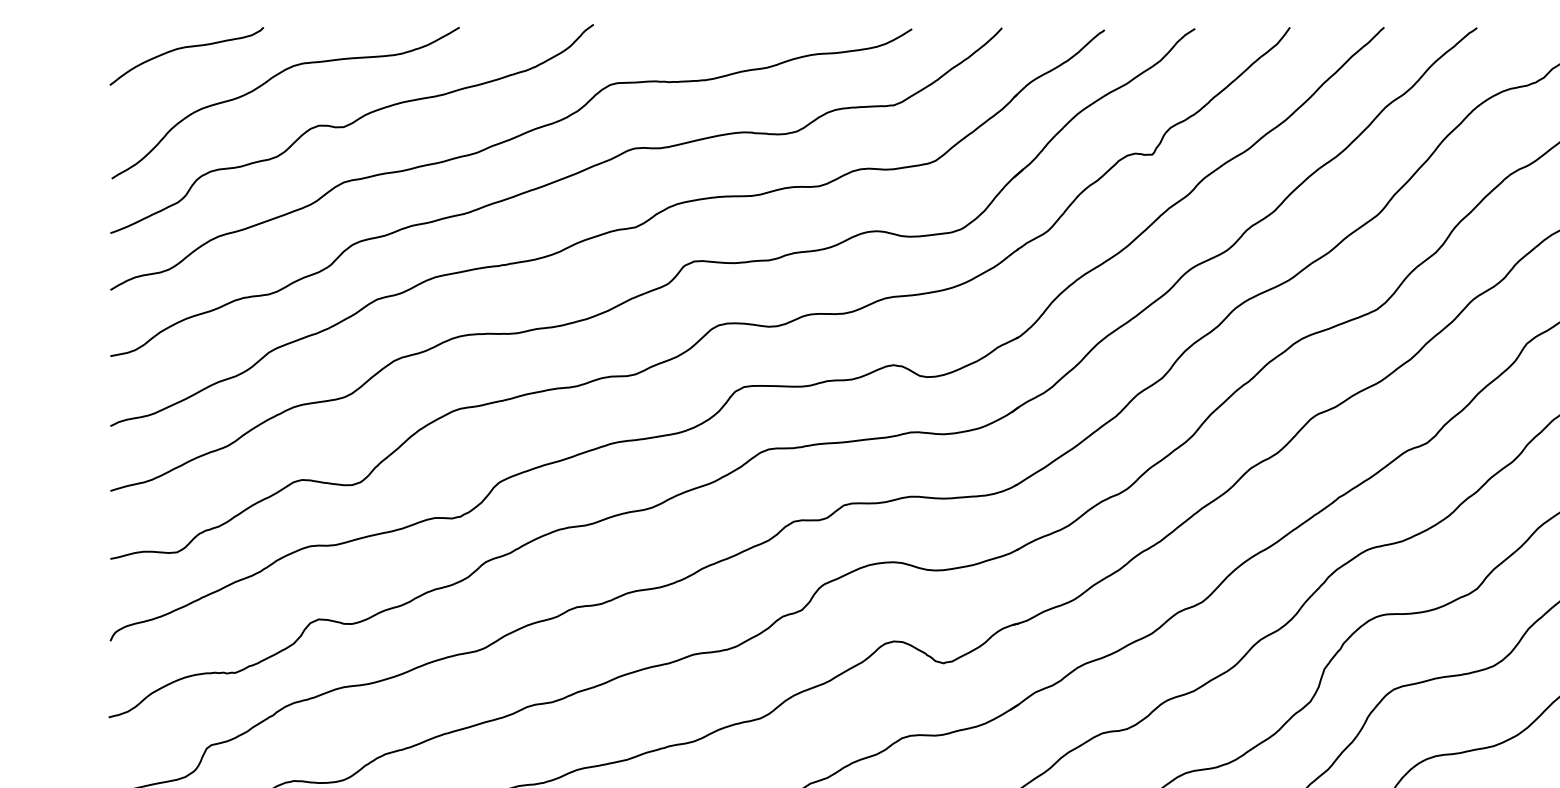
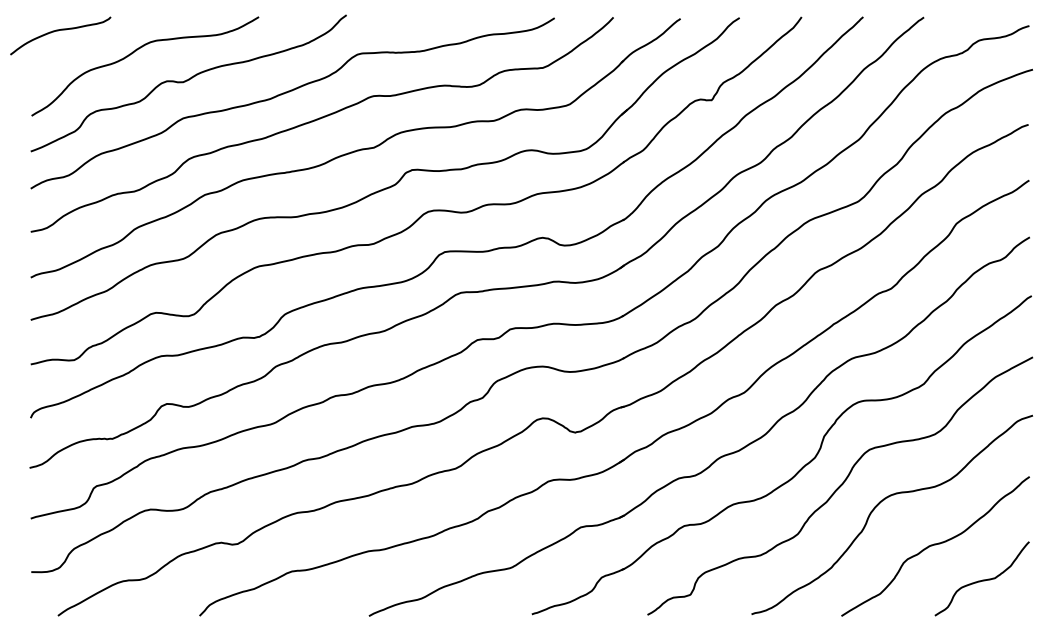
curve: (183, 49) -> (58, 31), moved

